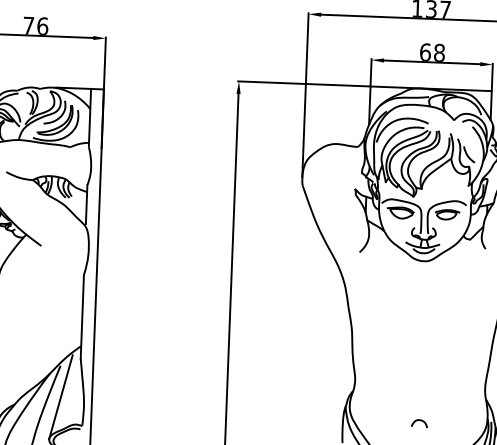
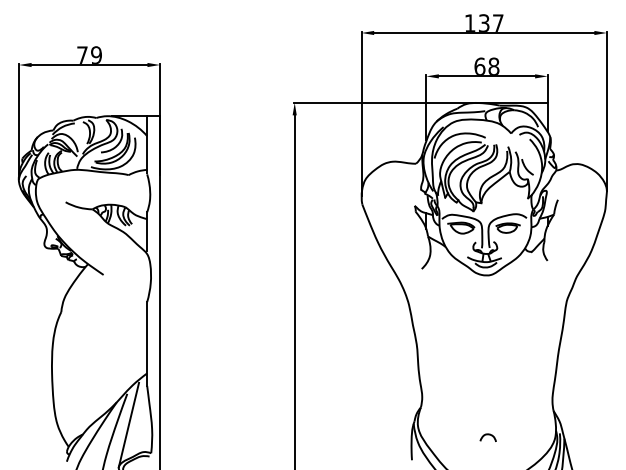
text: (42, 25) -> (96, 54), 76 -> 79

